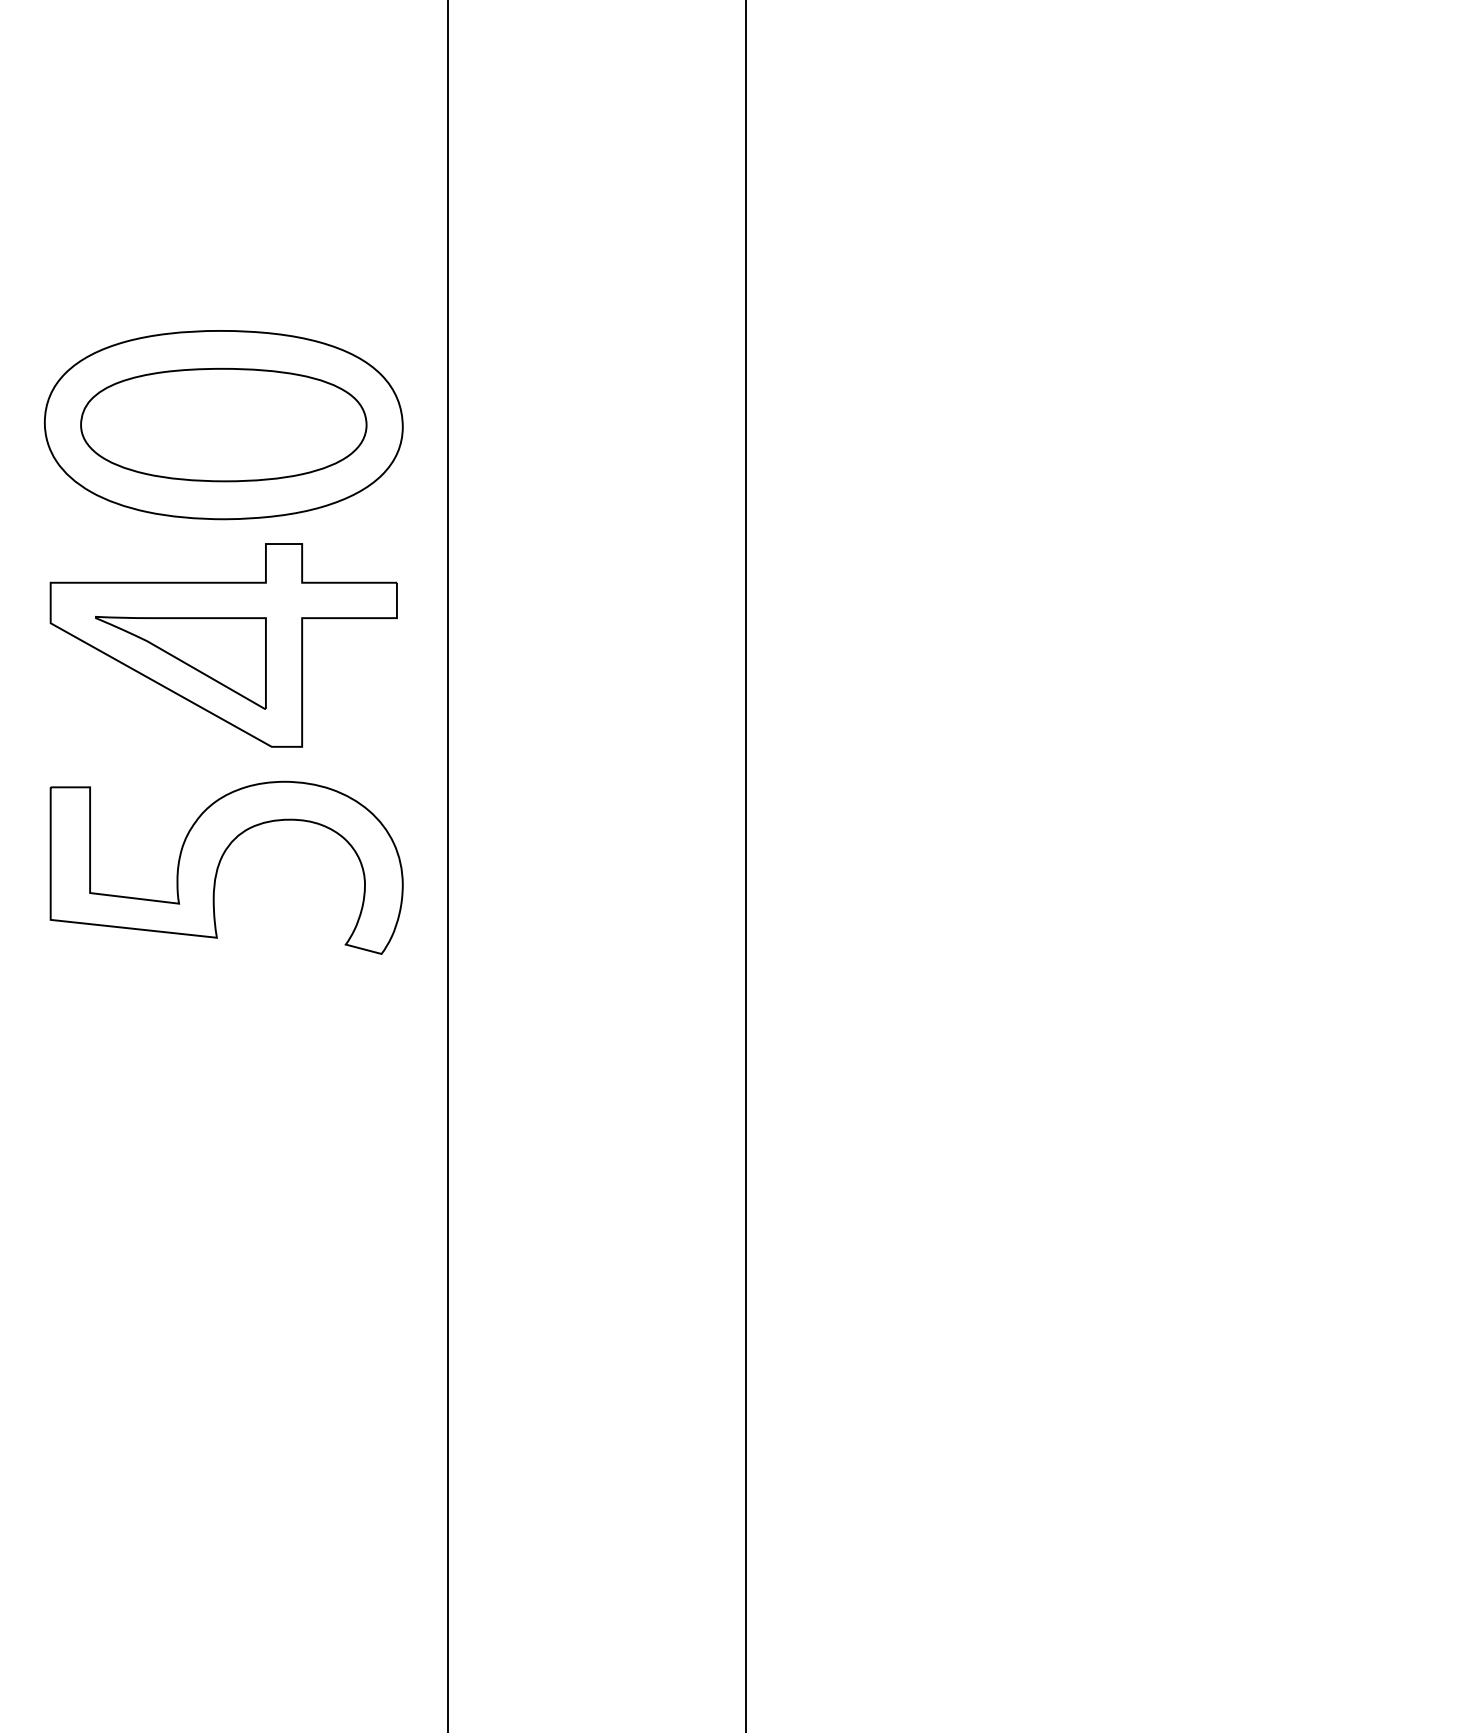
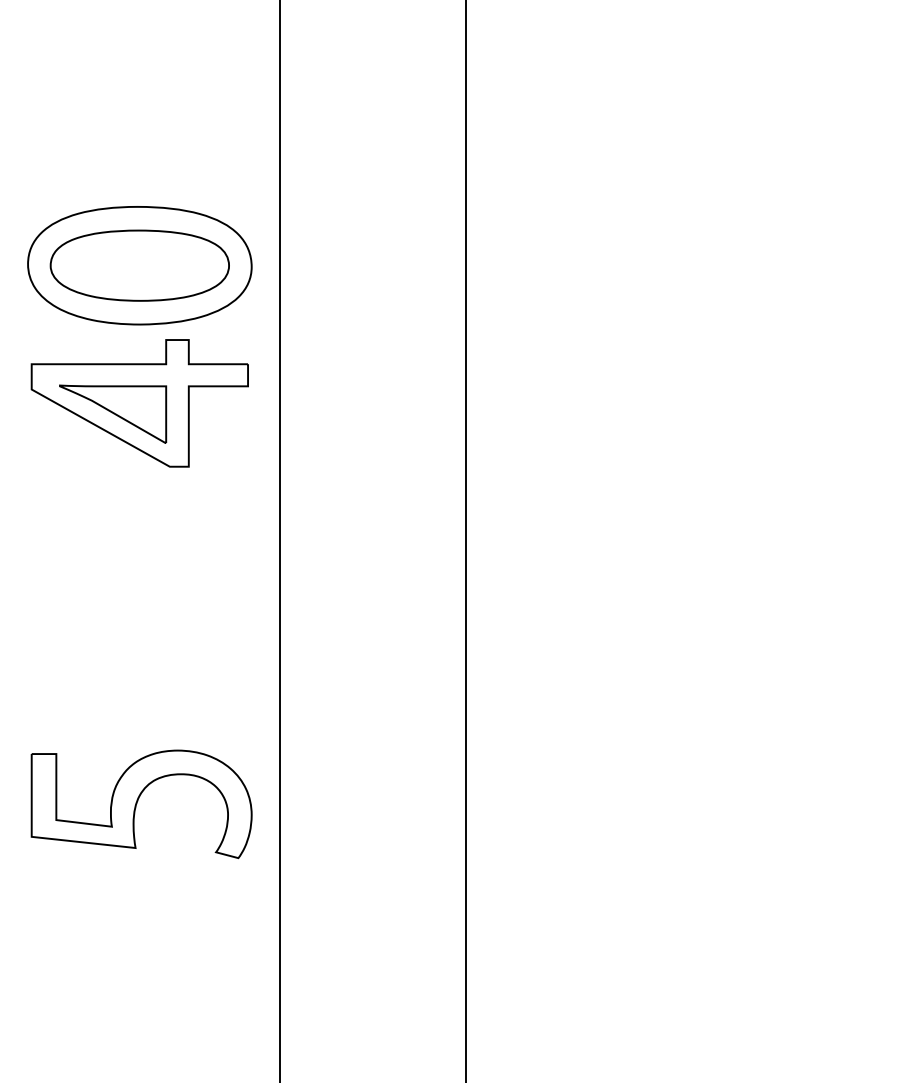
part: (226, 868) -> (141, 804), moved

